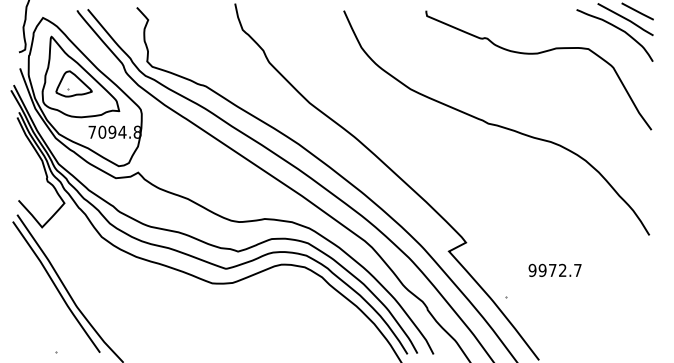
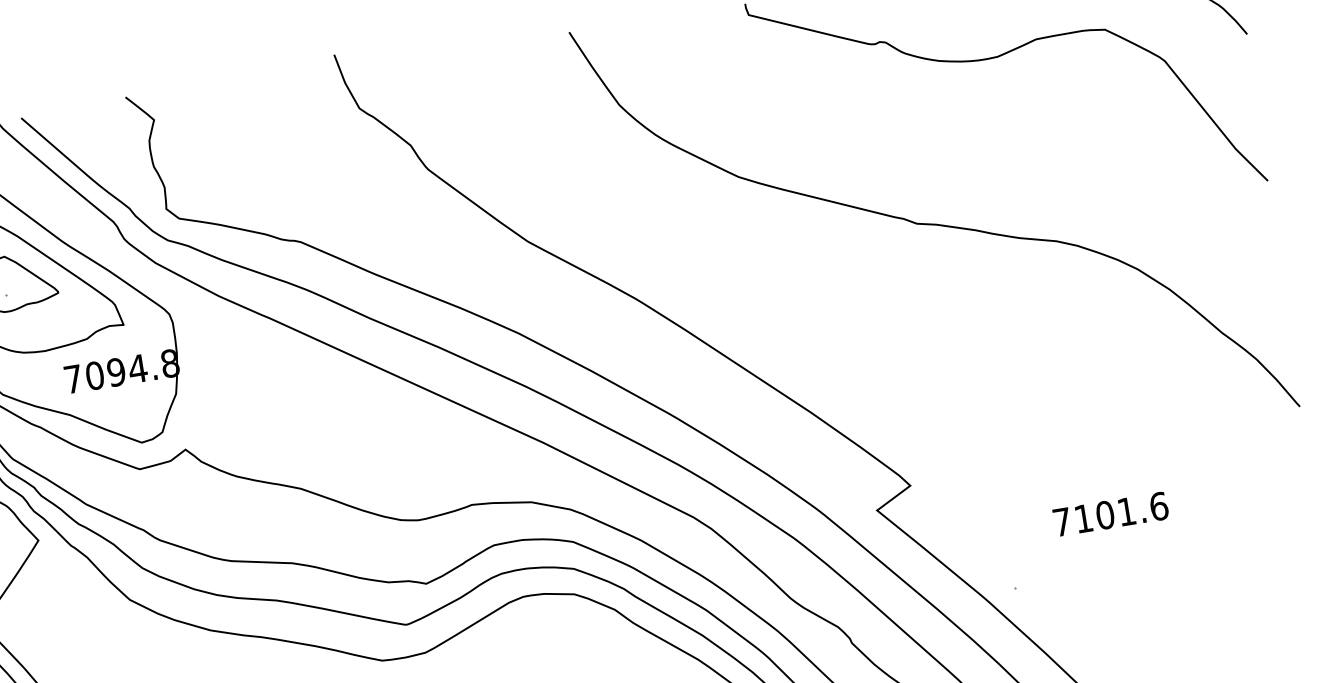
text: (554, 270) -> (1109, 514), 9972.7 -> 7101.6

